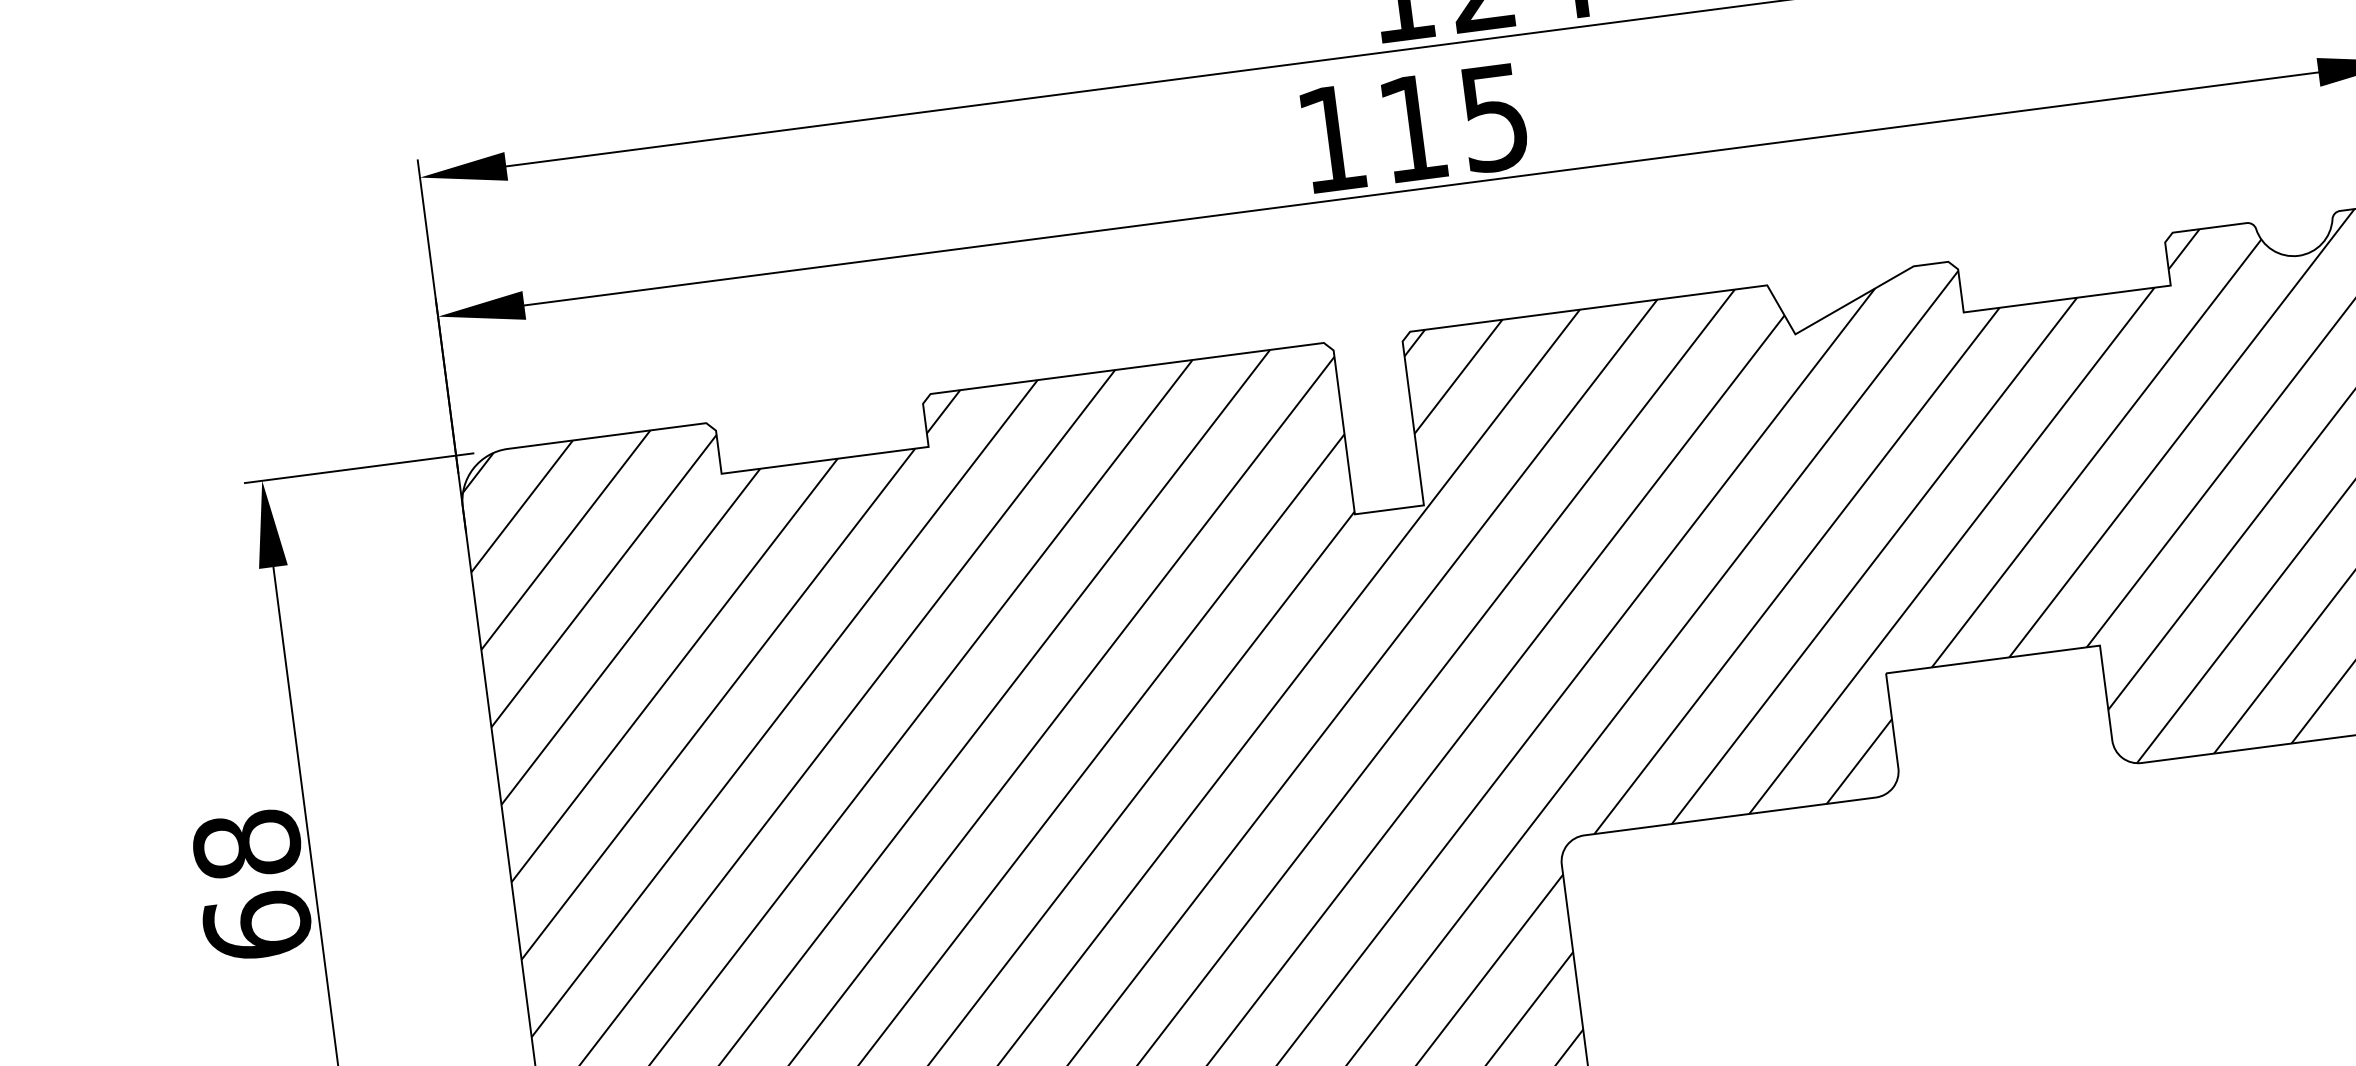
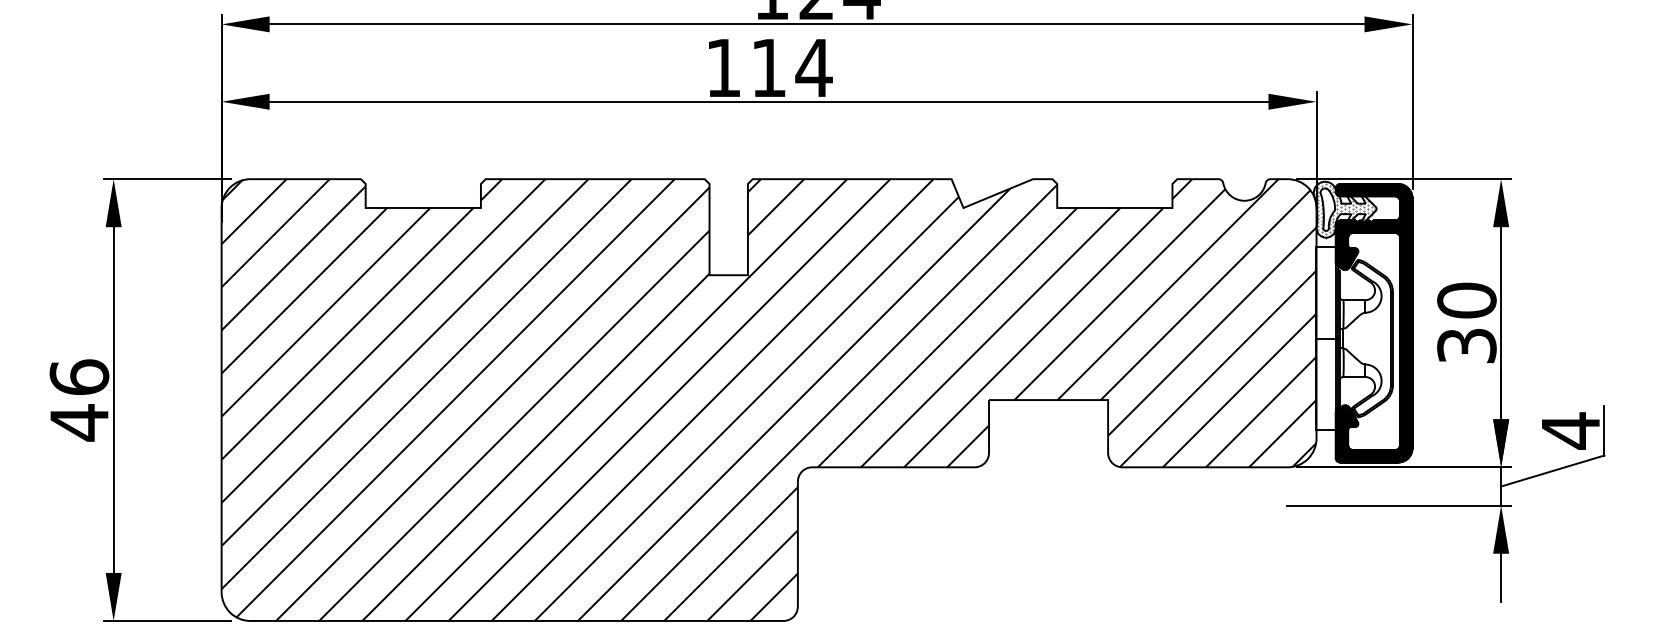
text: (1493, 118) -> (813, 68), 115 -> 114
text: (252, 886) -> (79, 400), 68 -> 46

